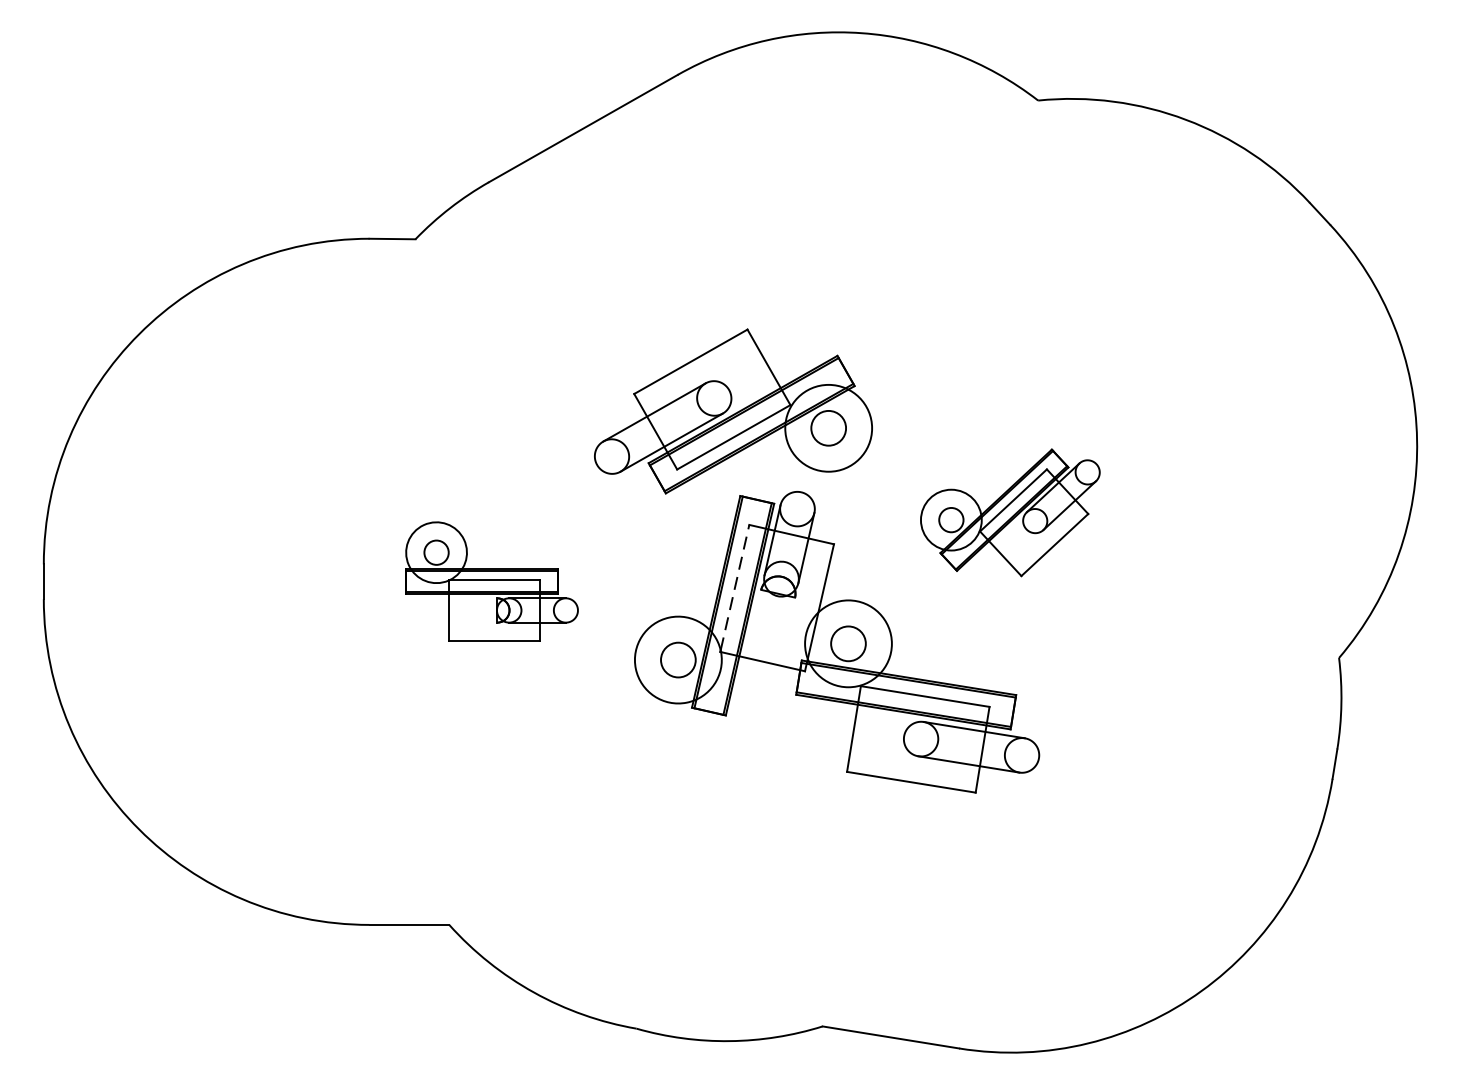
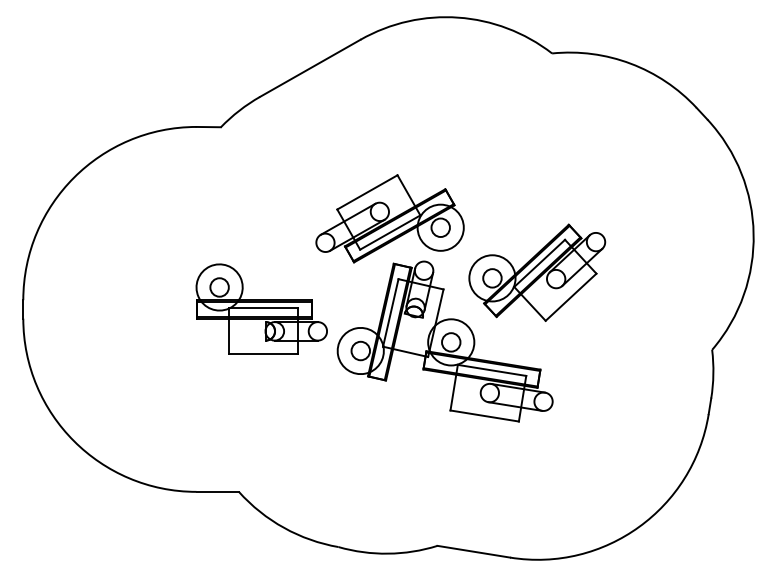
part: (1010, 512) -> (537, 272), size x1.43
part: (491, 580) -> (261, 308), size x1.43
line: (736, 587) -> (391, 312), dashed -> solid

